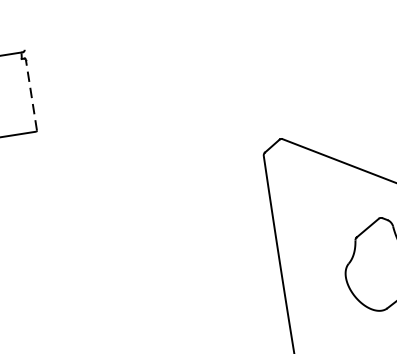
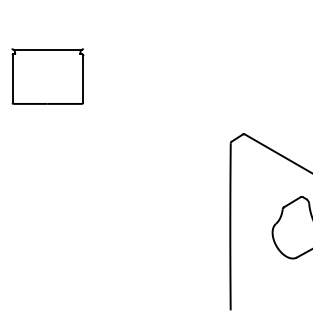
line: (30, 94) -> (82, 78), dashed -> solid

